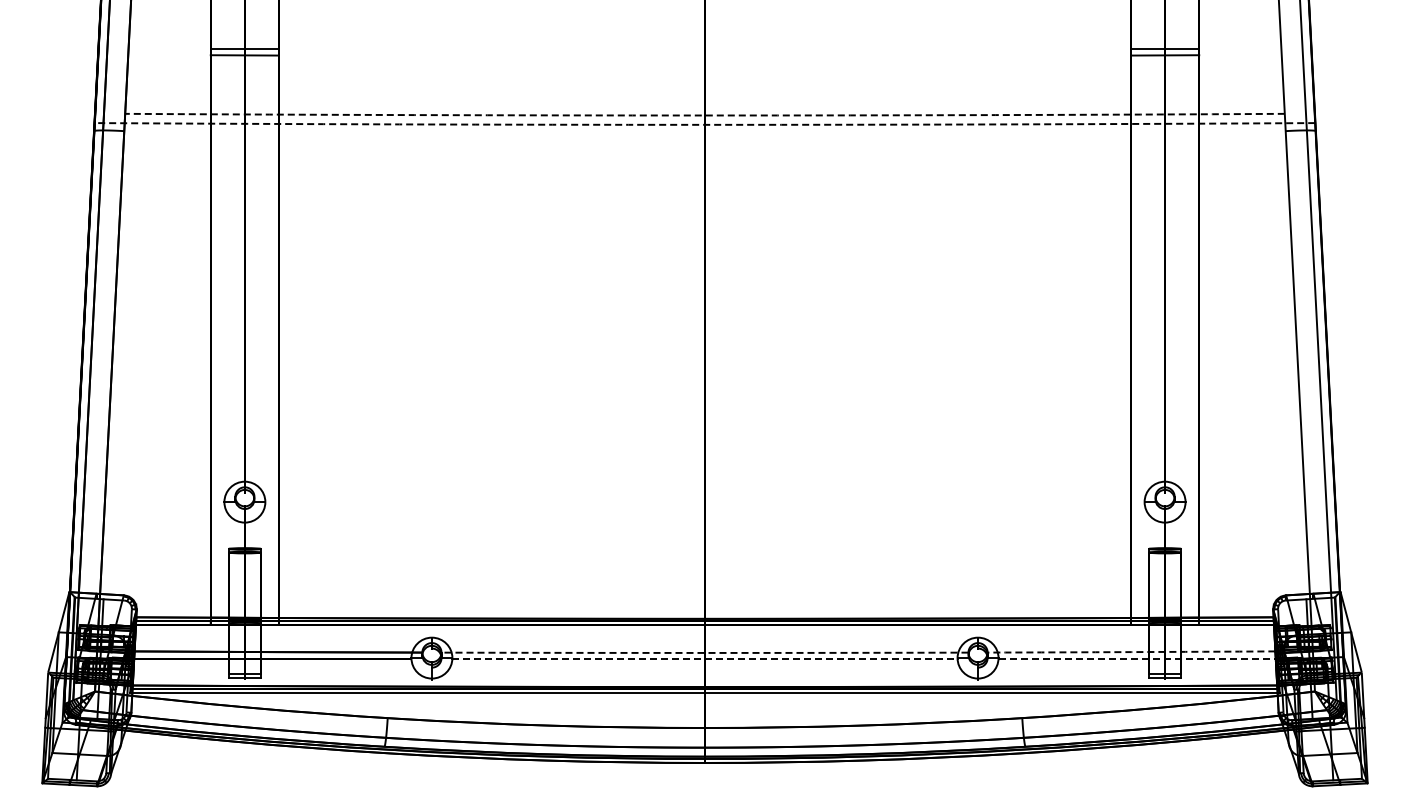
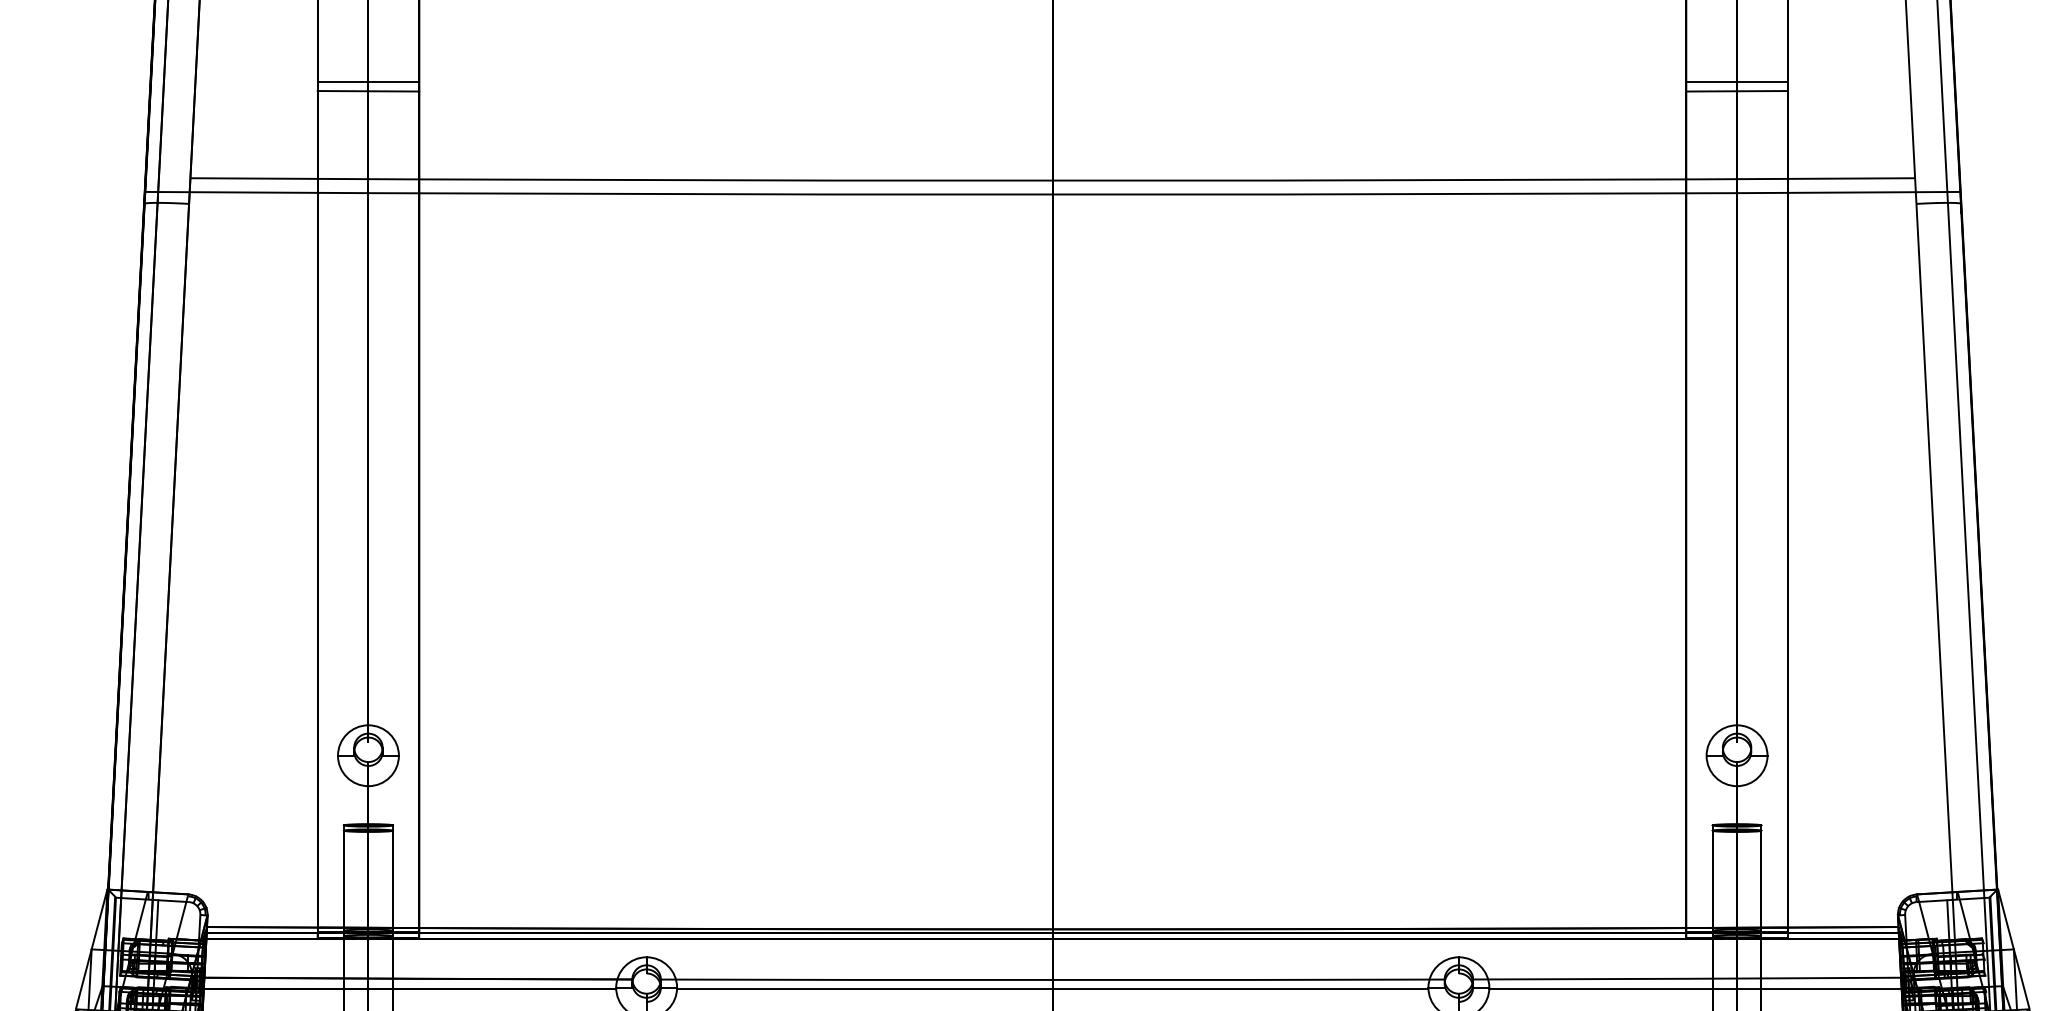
arc: (704, 115) -> (1052, 180), dashed -> solid
arc: (704, 124) -> (1052, 194), dashed -> solid
arc: (705, 652) -> (1053, 979), dashed -> solid
arc: (1131, 652) -> (1687, 979), dashed -> solid
line: (704, 659) -> (1052, 989), dashed -> solid
line: (1138, 659) -> (1697, 989), dashed -> solid

